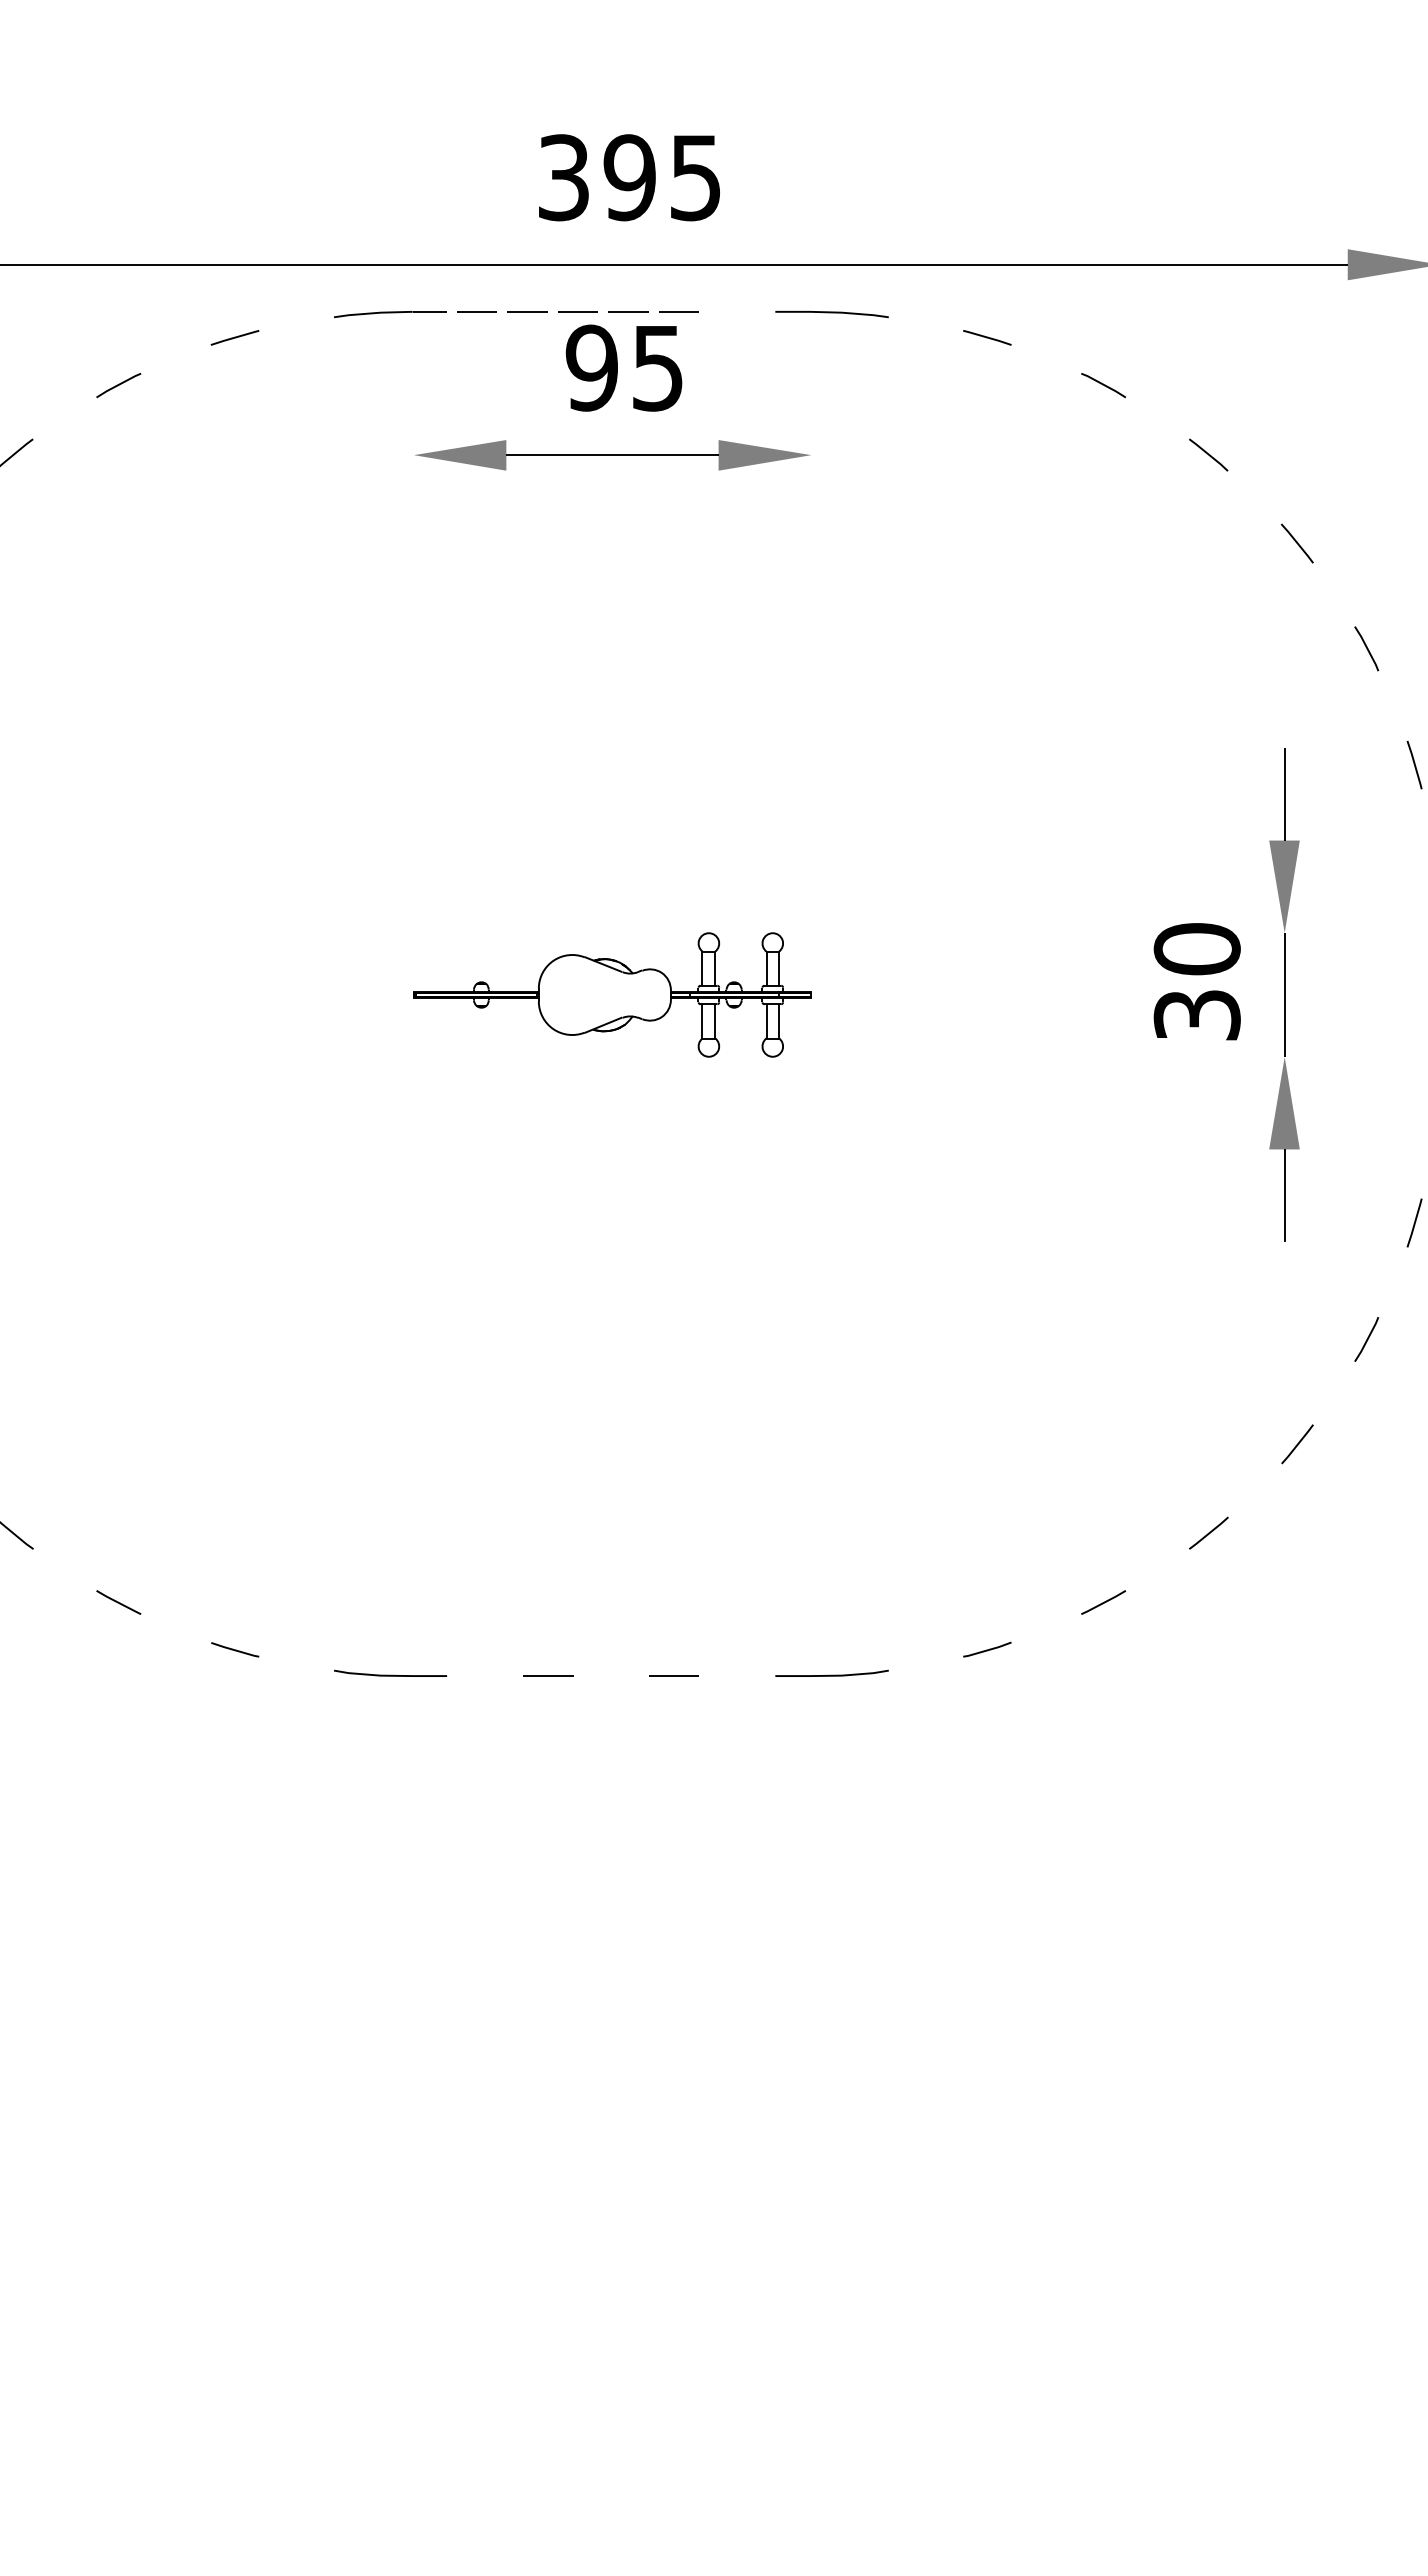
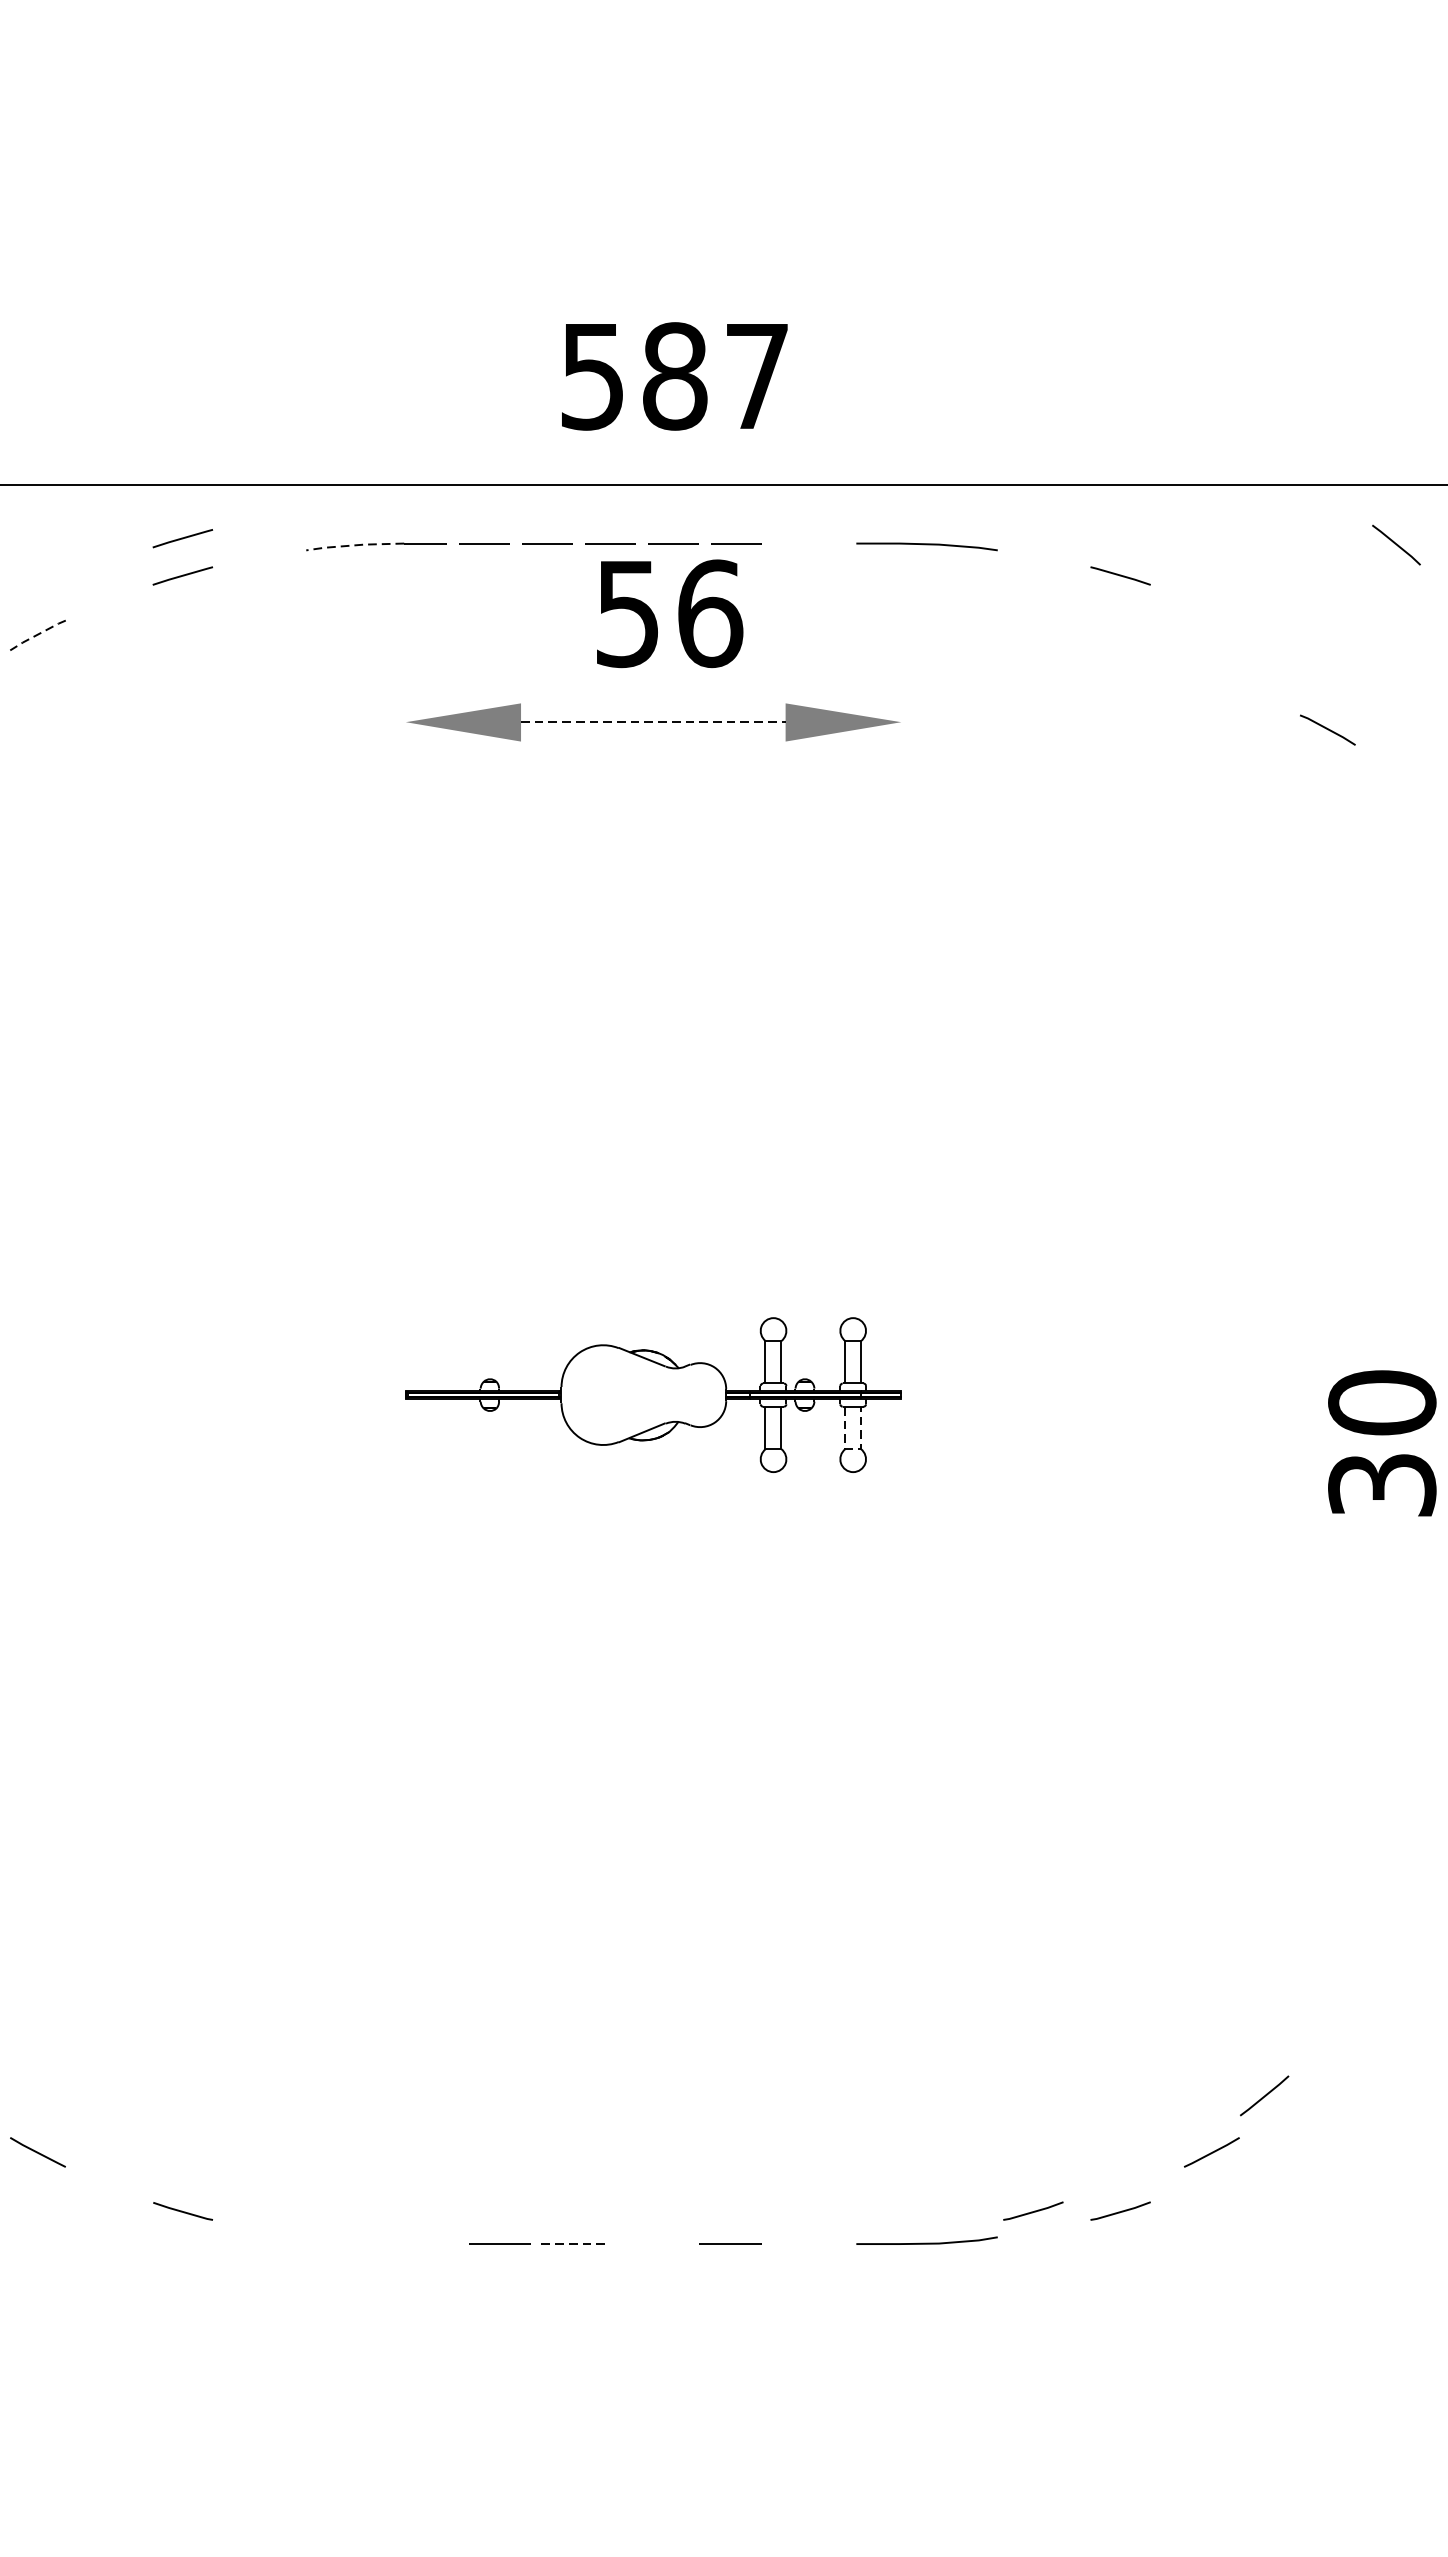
text: (629, 177) -> (674, 376), 395 -> 587
line: (234, 307) -> (182, 538), added
line: (372, 313) -> (354, 545), solid -> dashed
text: (624, 367) -> (668, 612), 95 -> 56
line: (118, 384) -> (37, 634), solid -> dashed
line: (1103, 385) -> (1327, 730), moved
line: (1208, 454) -> (1396, 544), moved
line: (612, 455) -> (653, 722), solid -> dashed
text: (1196, 981) -> (1381, 1443), moved
line: (773, 1038) -> (854, 1449), solid -> dashed
line: (1208, 1532) -> (1264, 2095), moved
line: (1103, 1602) -> (1211, 2152), moved
line: (917, 1649) -> (1033, 2210), added
line: (390, 1674) -> (376, 2242), removed
line: (488, 1675) -> (498, 2243), added
line: (548, 1676) -> (573, 2244), solid -> dashed

